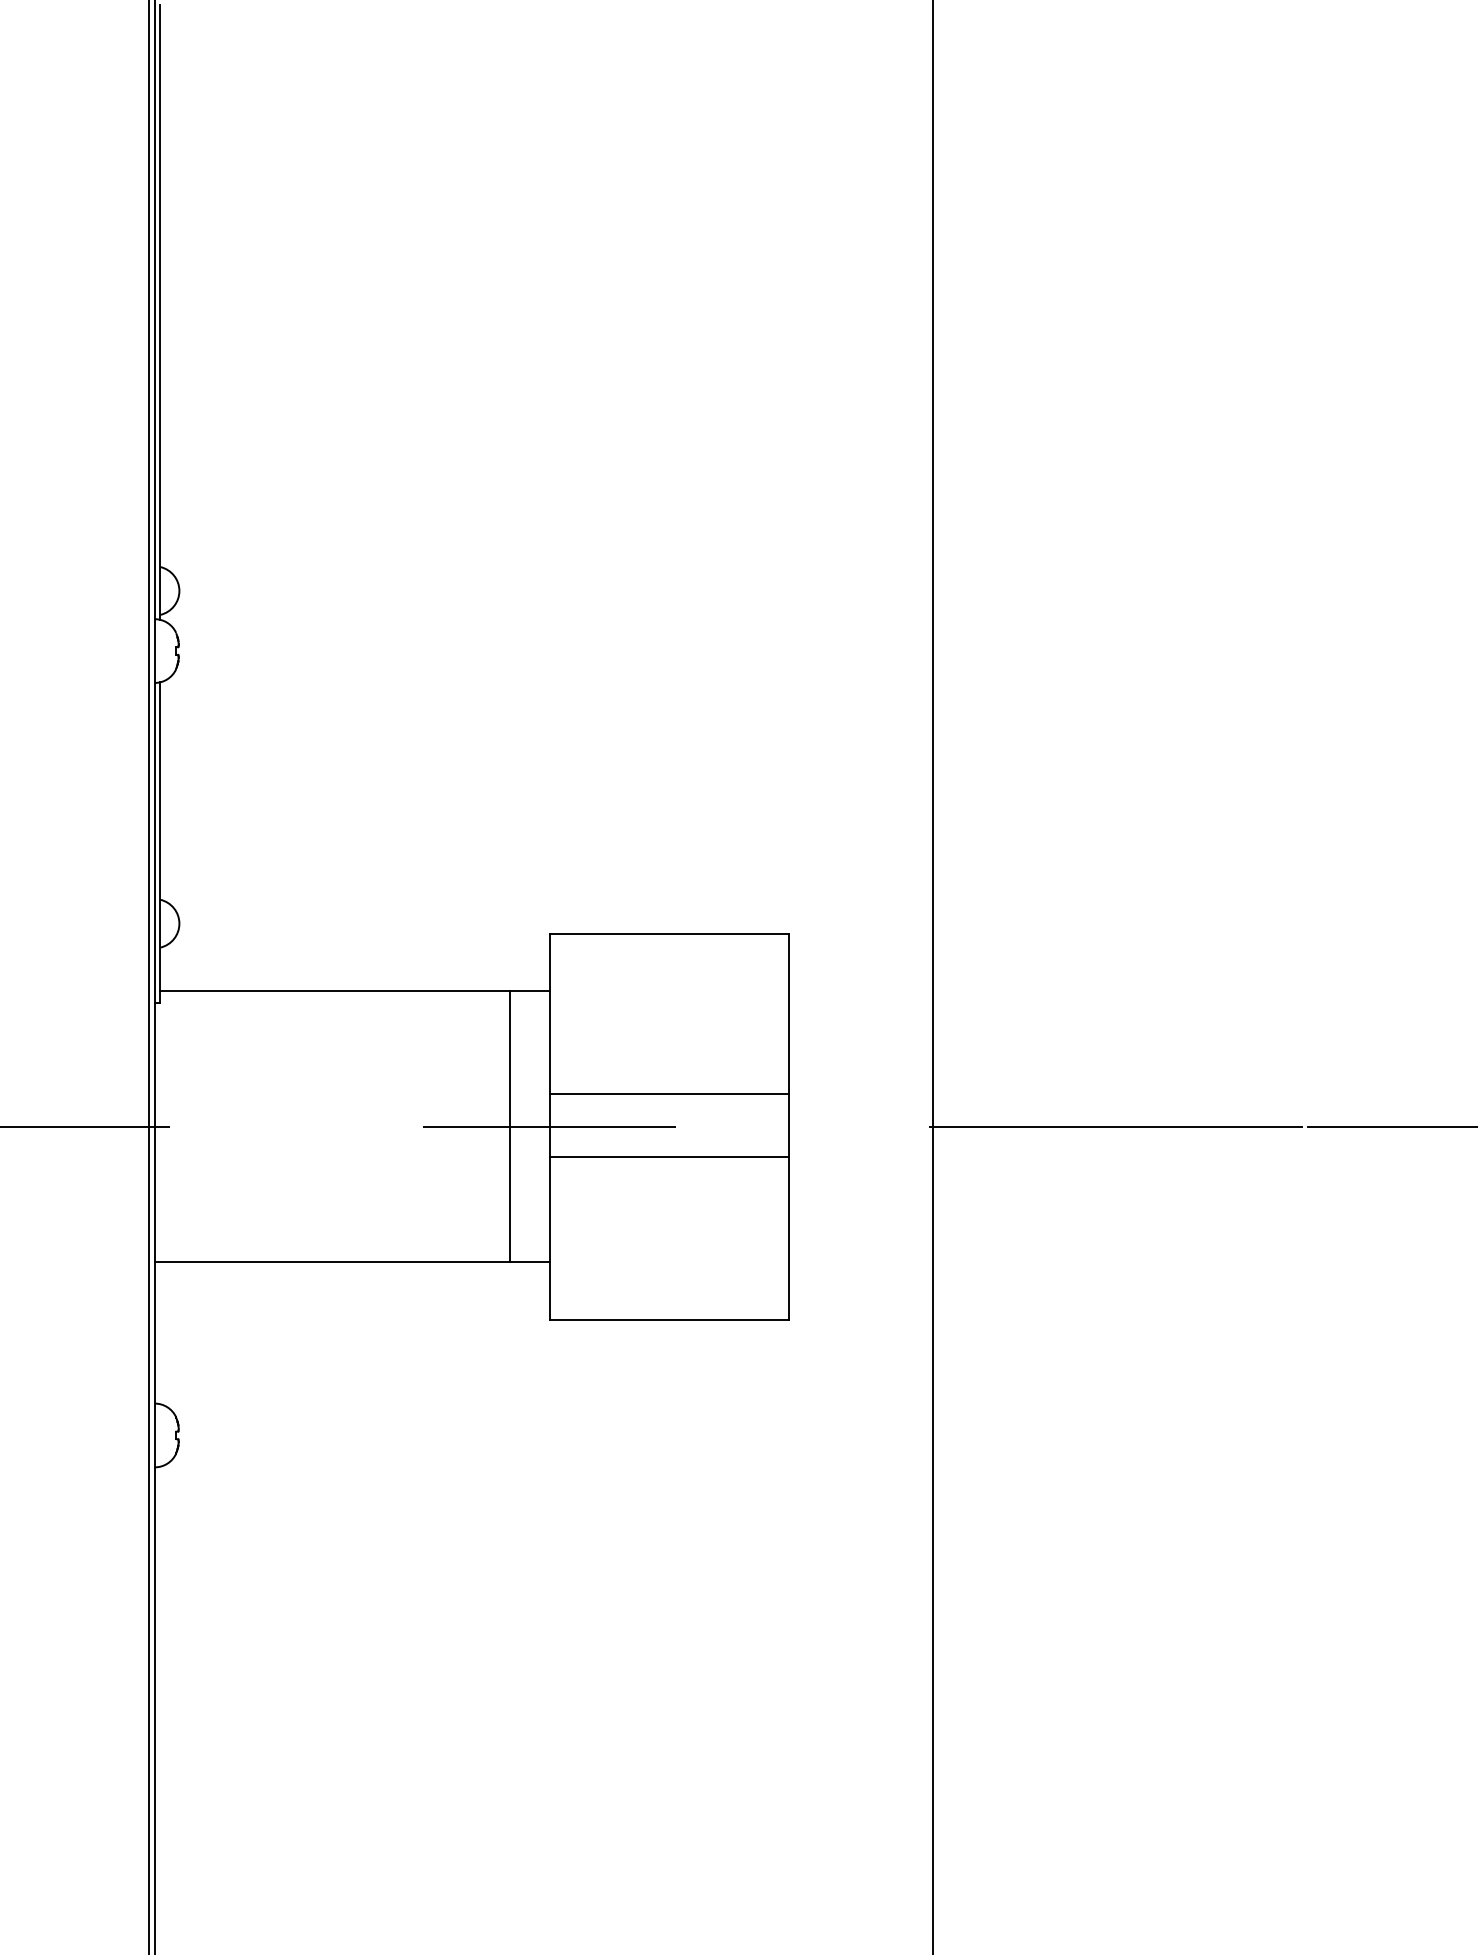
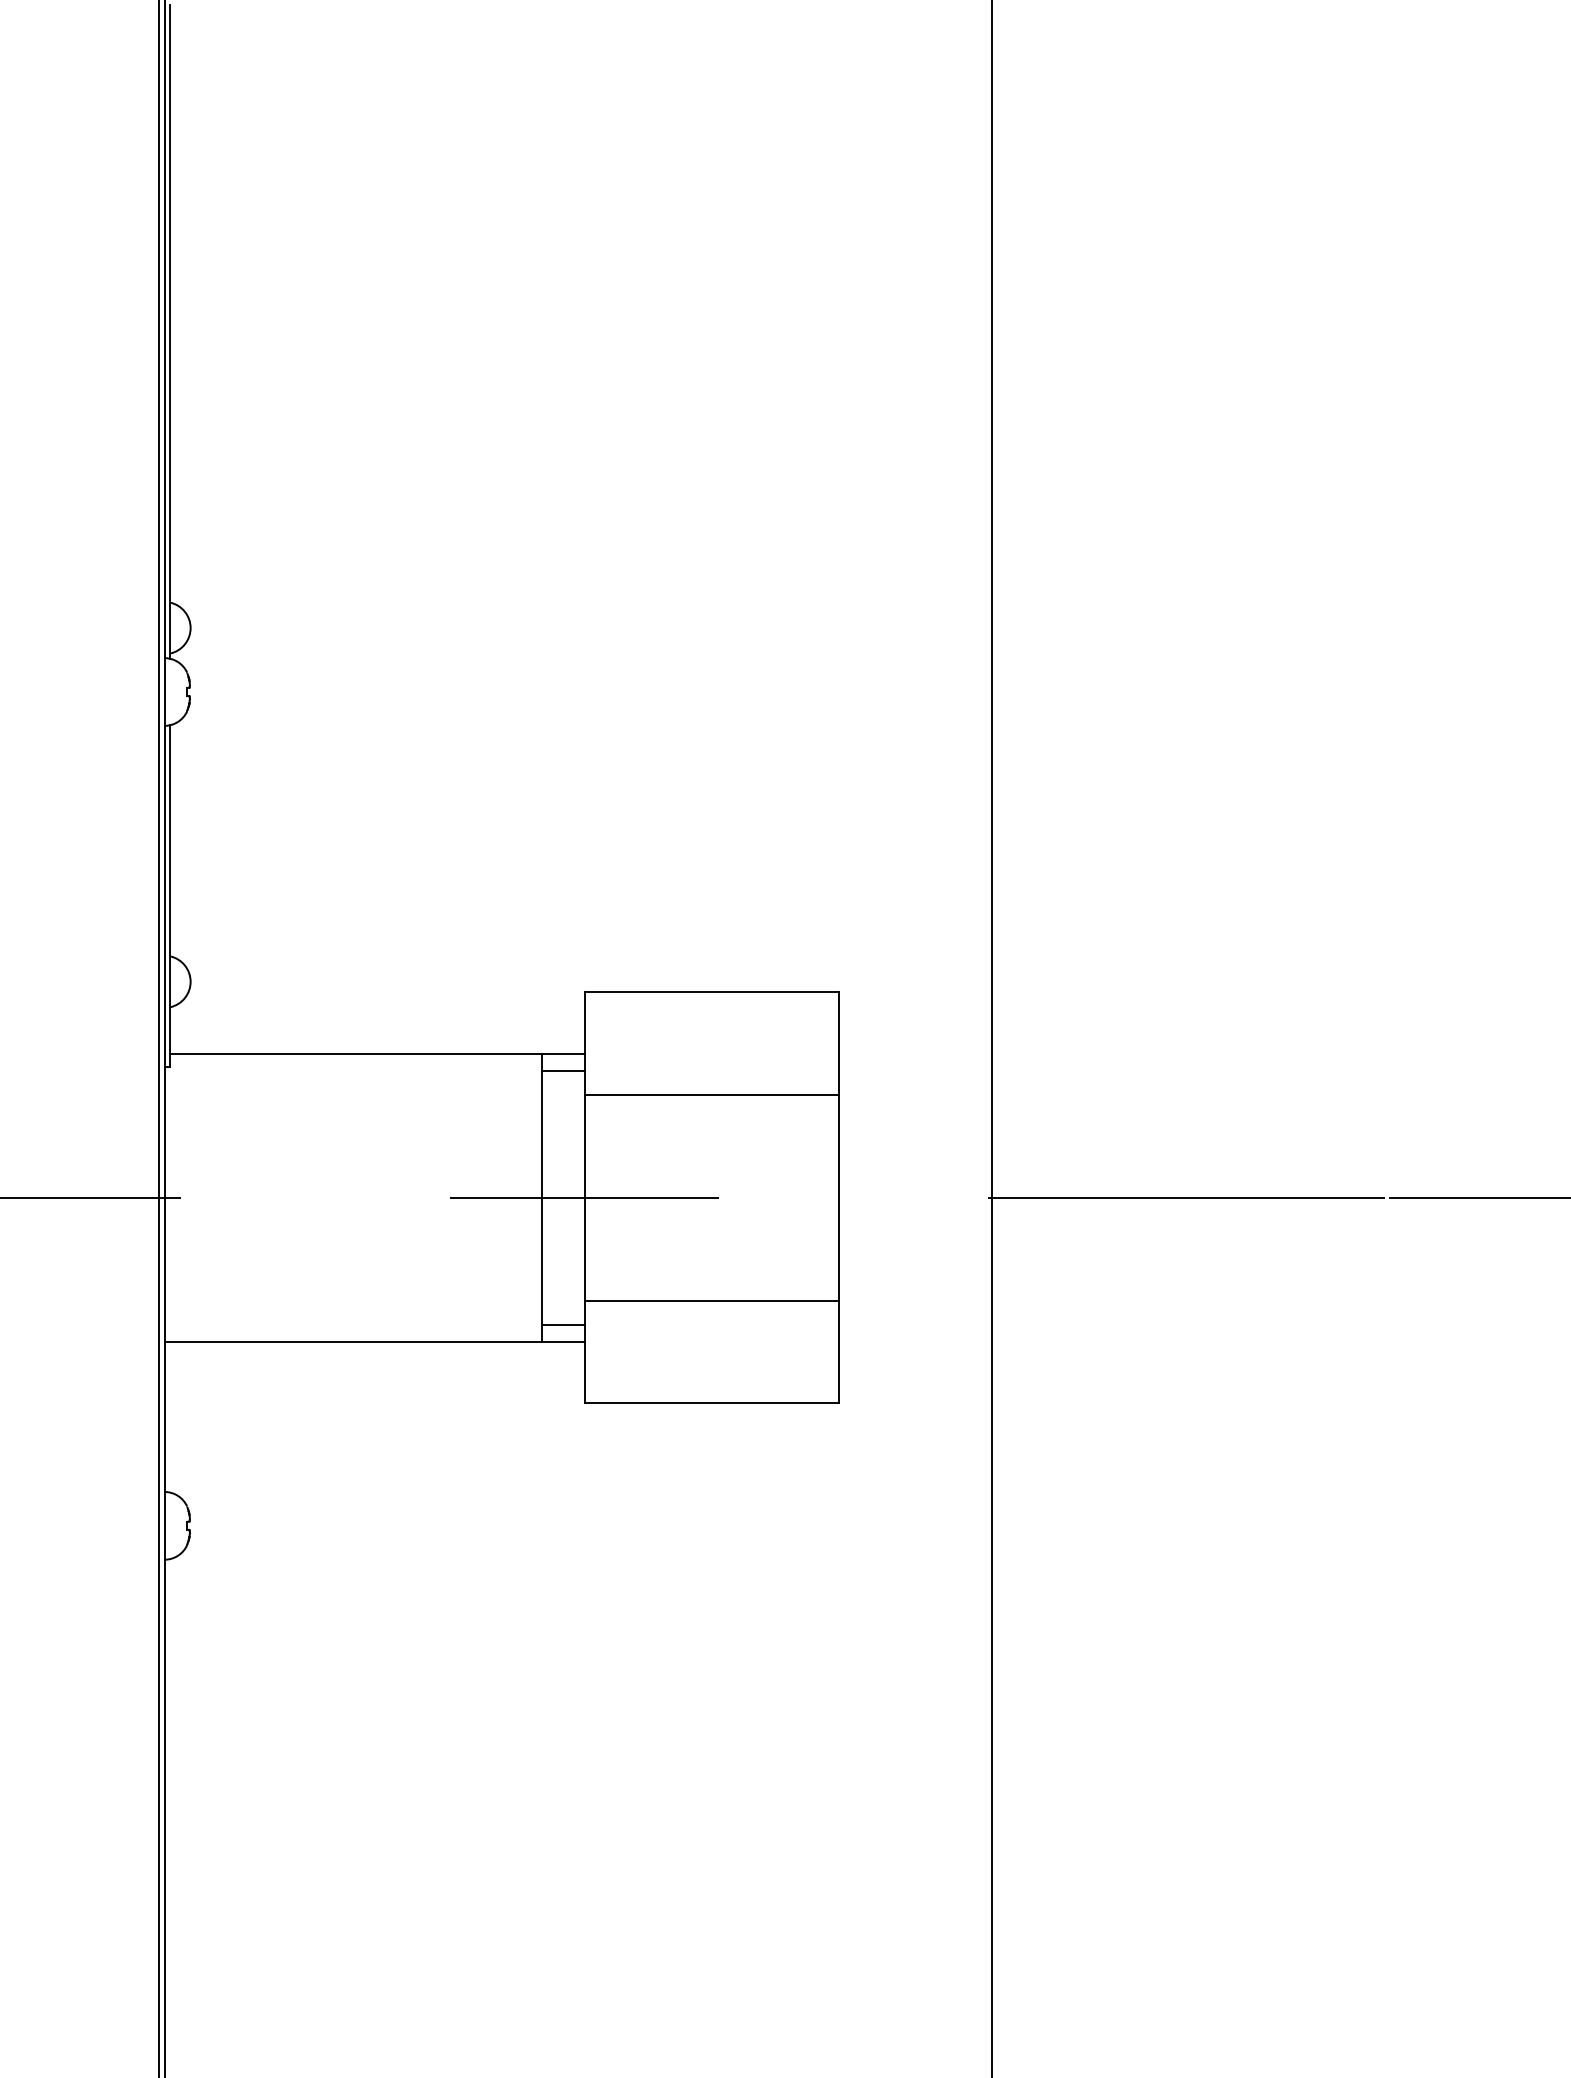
line: (530, 1007) -> (563, 1070), added
line: (669, 1094) -> (711, 1095), moved
line: (669, 1156) -> (711, 1300), moved
line: (530, 1247) -> (563, 1325), added

